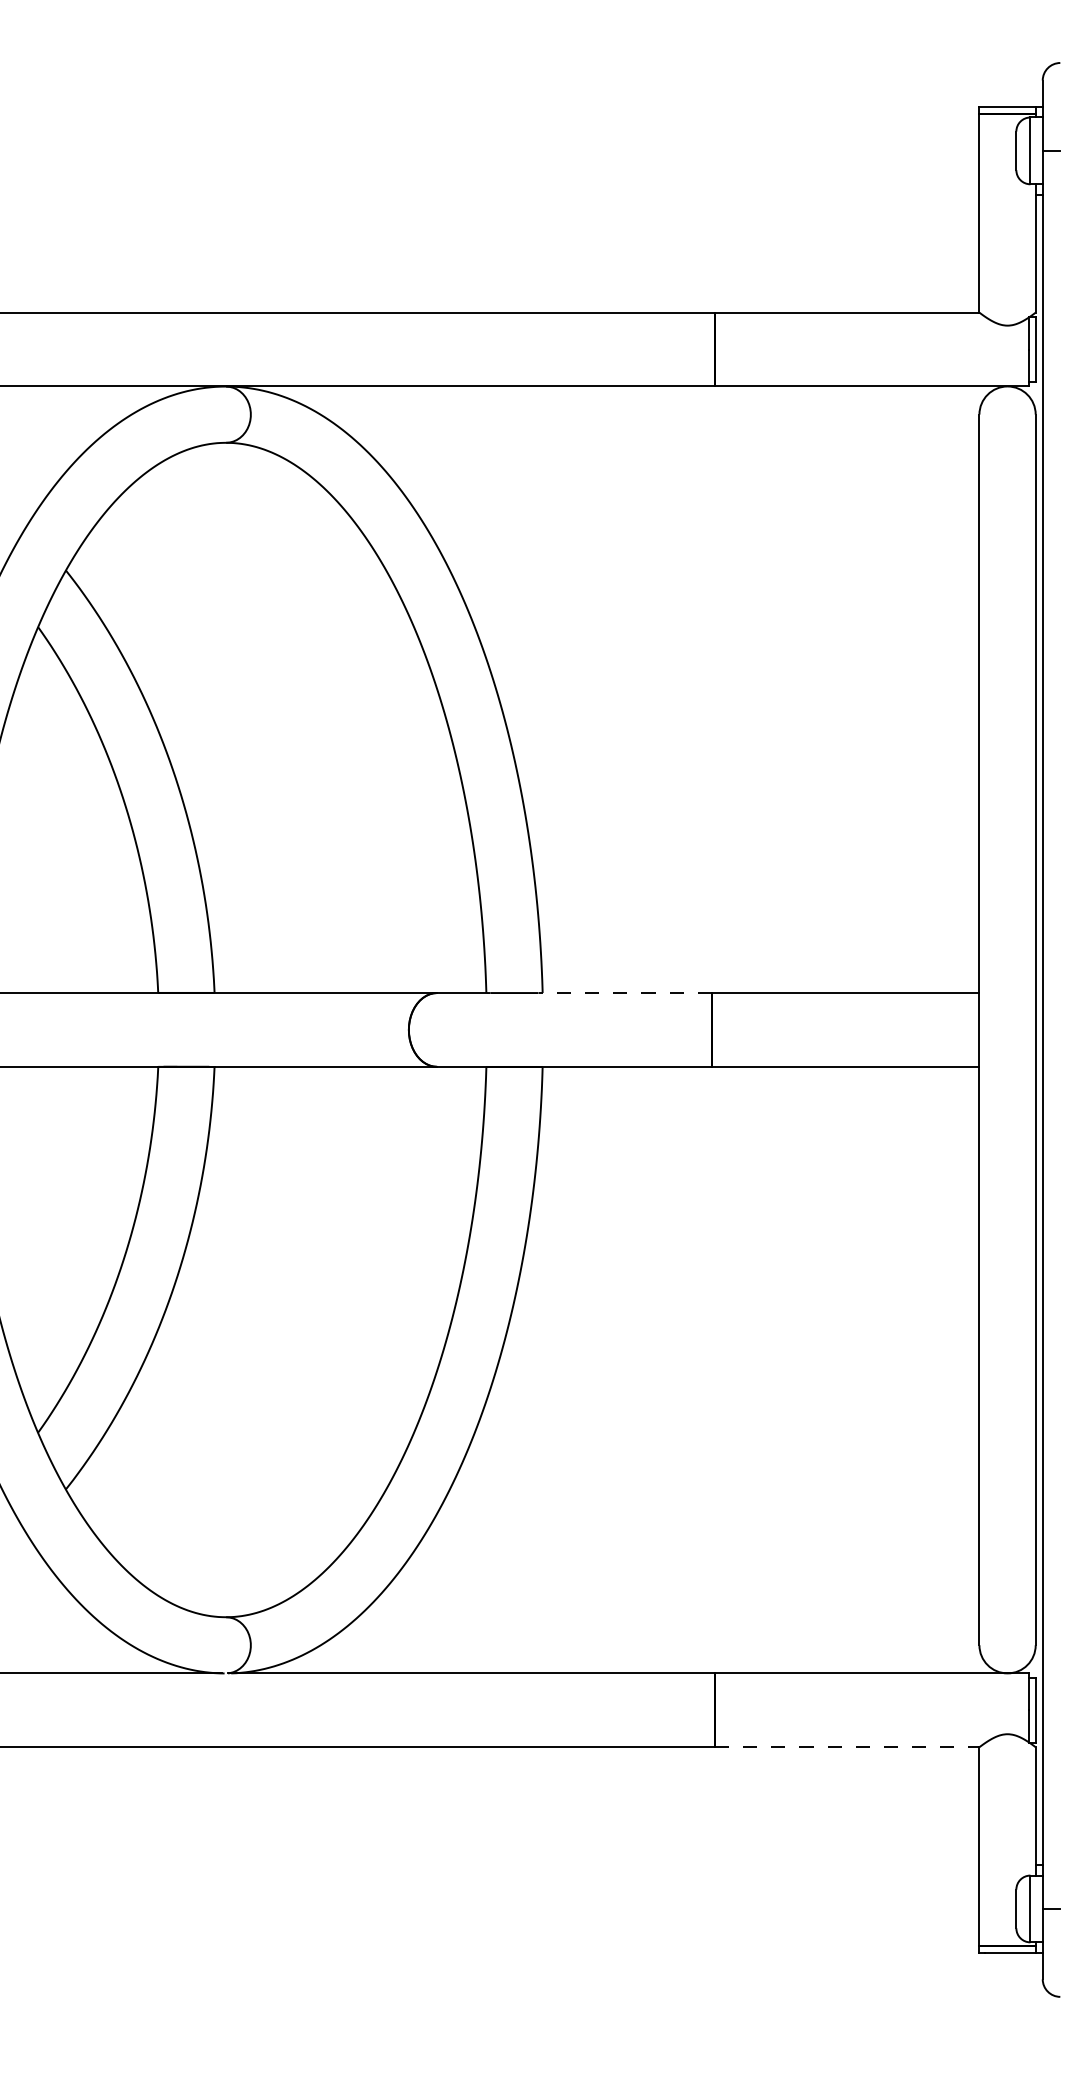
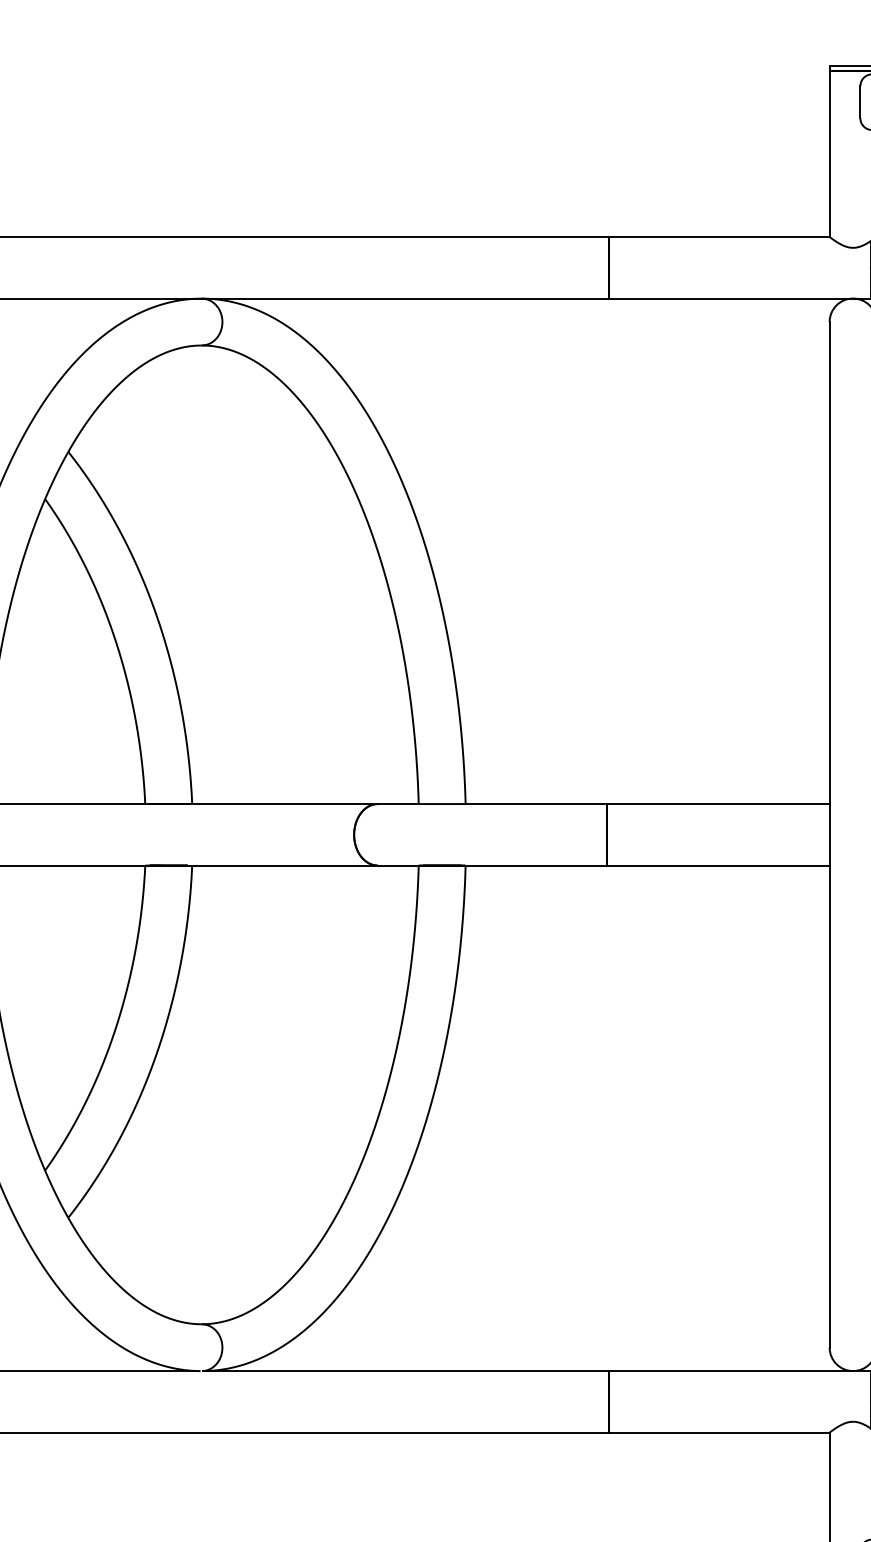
line: (624, 993) -> (533, 804), dashed -> solid
line: (847, 1747) -> (719, 1432), dashed -> solid

